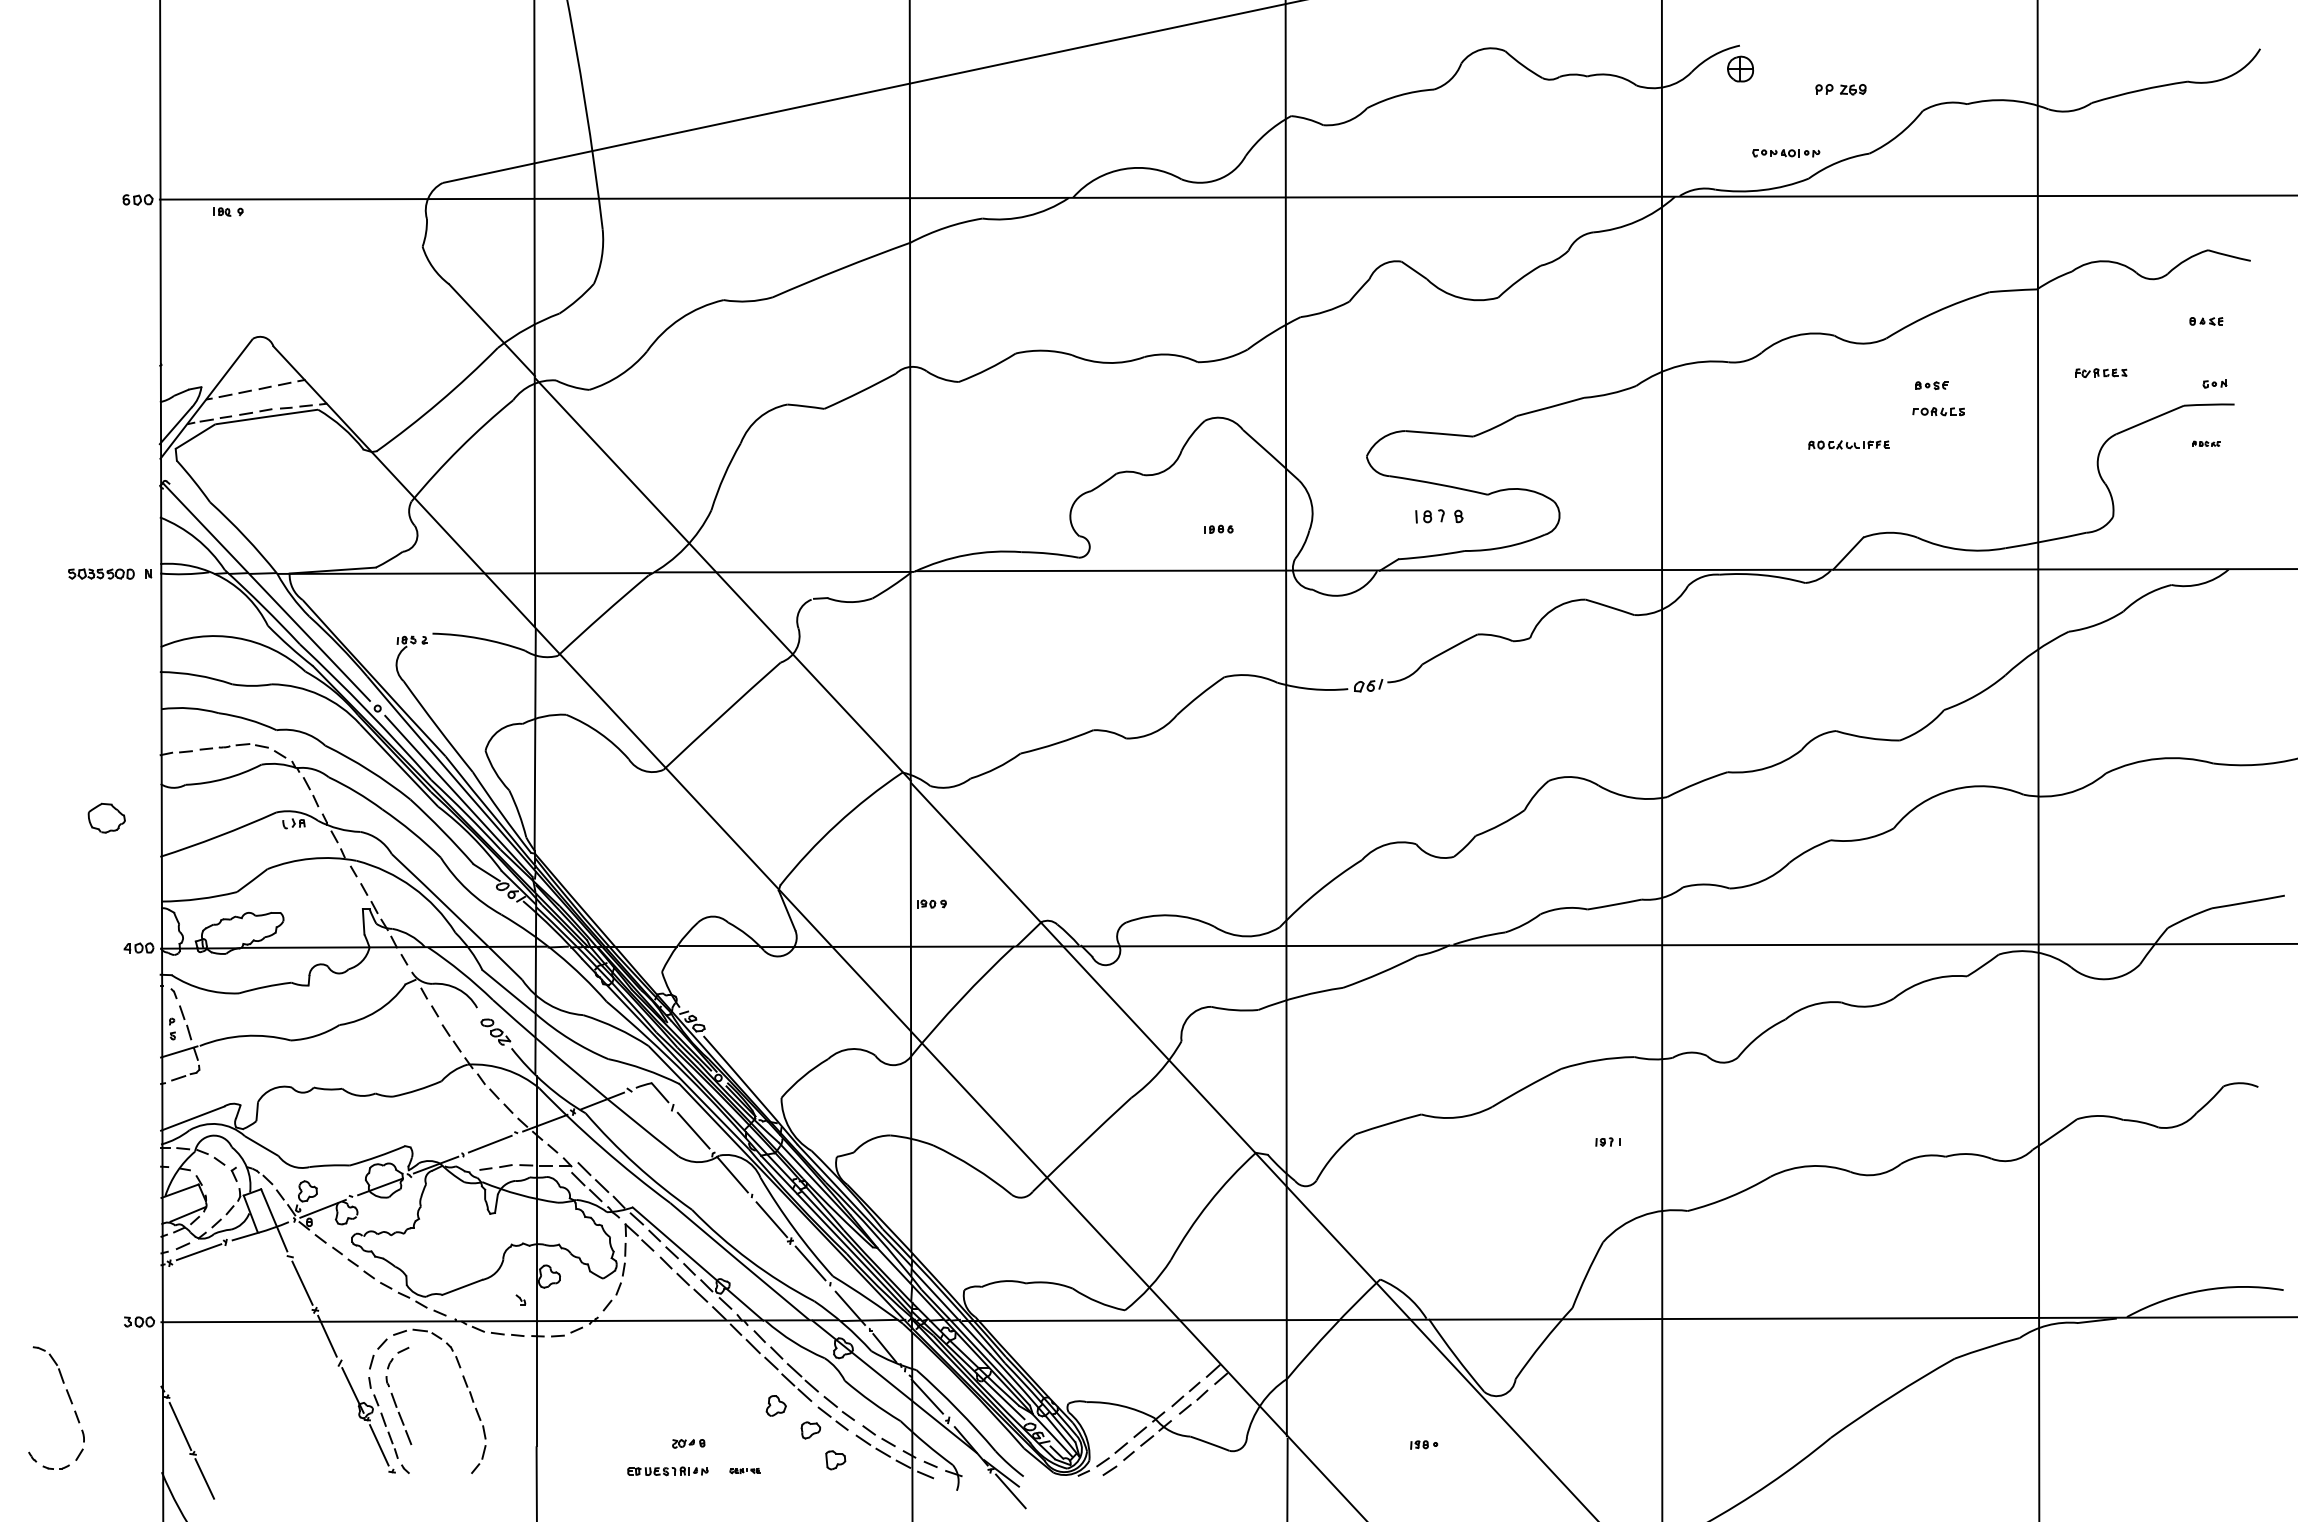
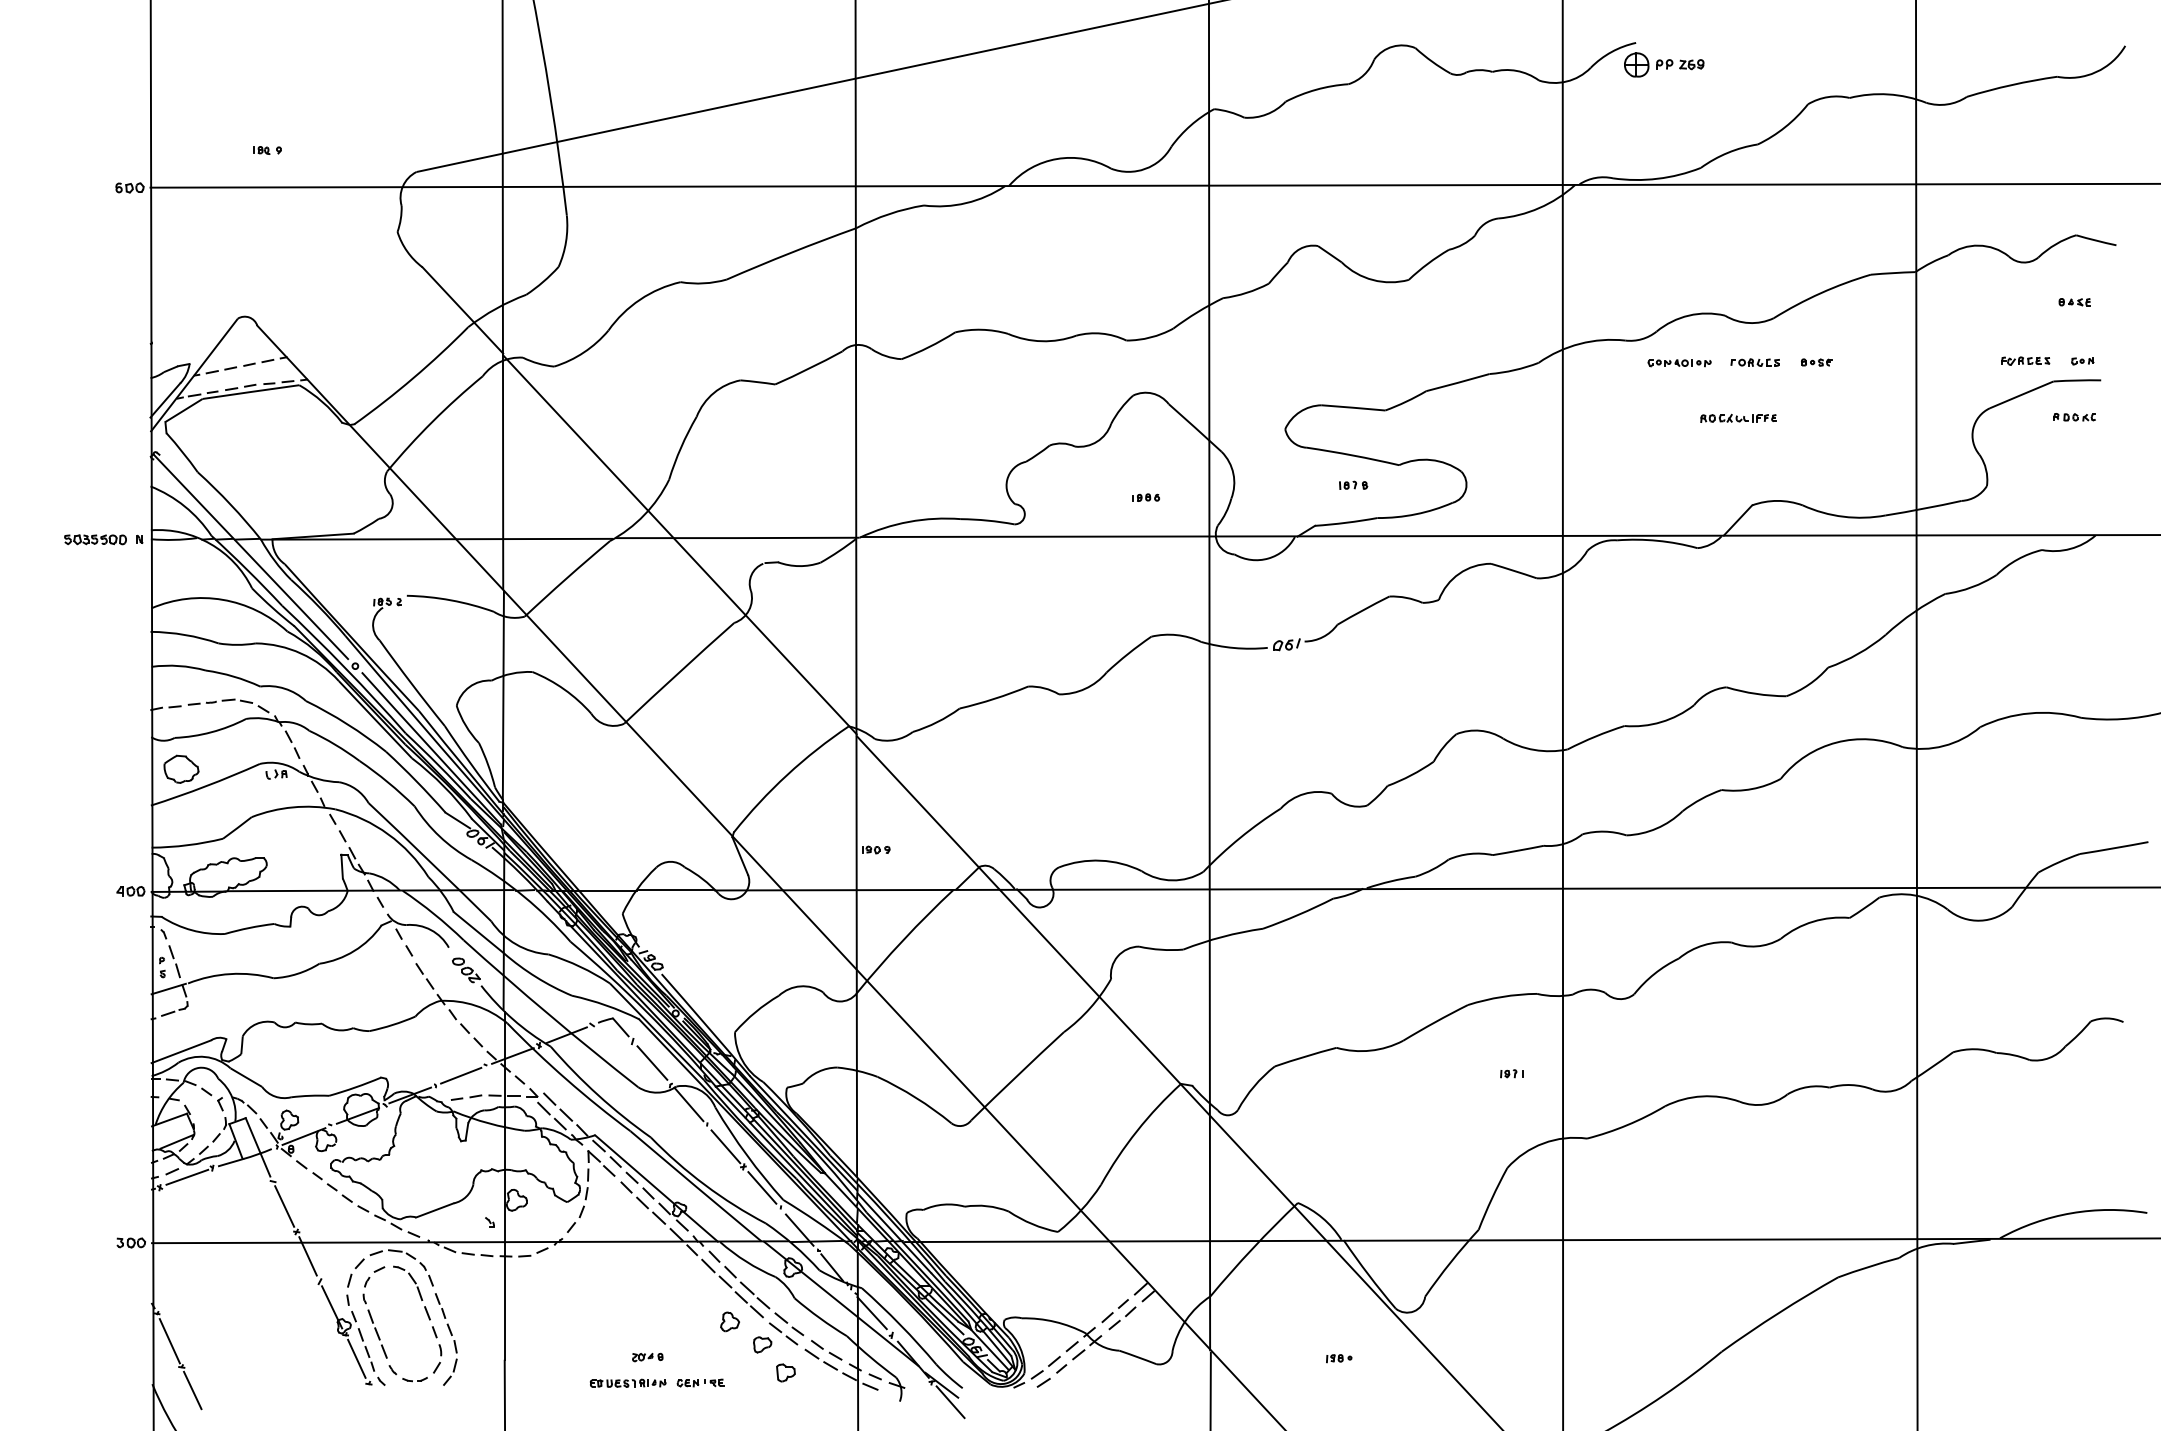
part: (1840, 89) -> (1679, 64), moved
part: (1786, 153) -> (1679, 363), moved
part: (228, 211) -> (267, 149), moved
part: (2101, 372) -> (2025, 360), moved
part: (1938, 411) -> (1755, 362), moved
part: (2206, 443) -> (2074, 416), size x1.67
part: (1439, 515) -> (1353, 484), size x0.62
part: (106, 817) -> (181, 768), moved
part: (70, 1402) -> (428, 1318), moved
part: (744, 1470) -> (700, 1382), size x1.67

